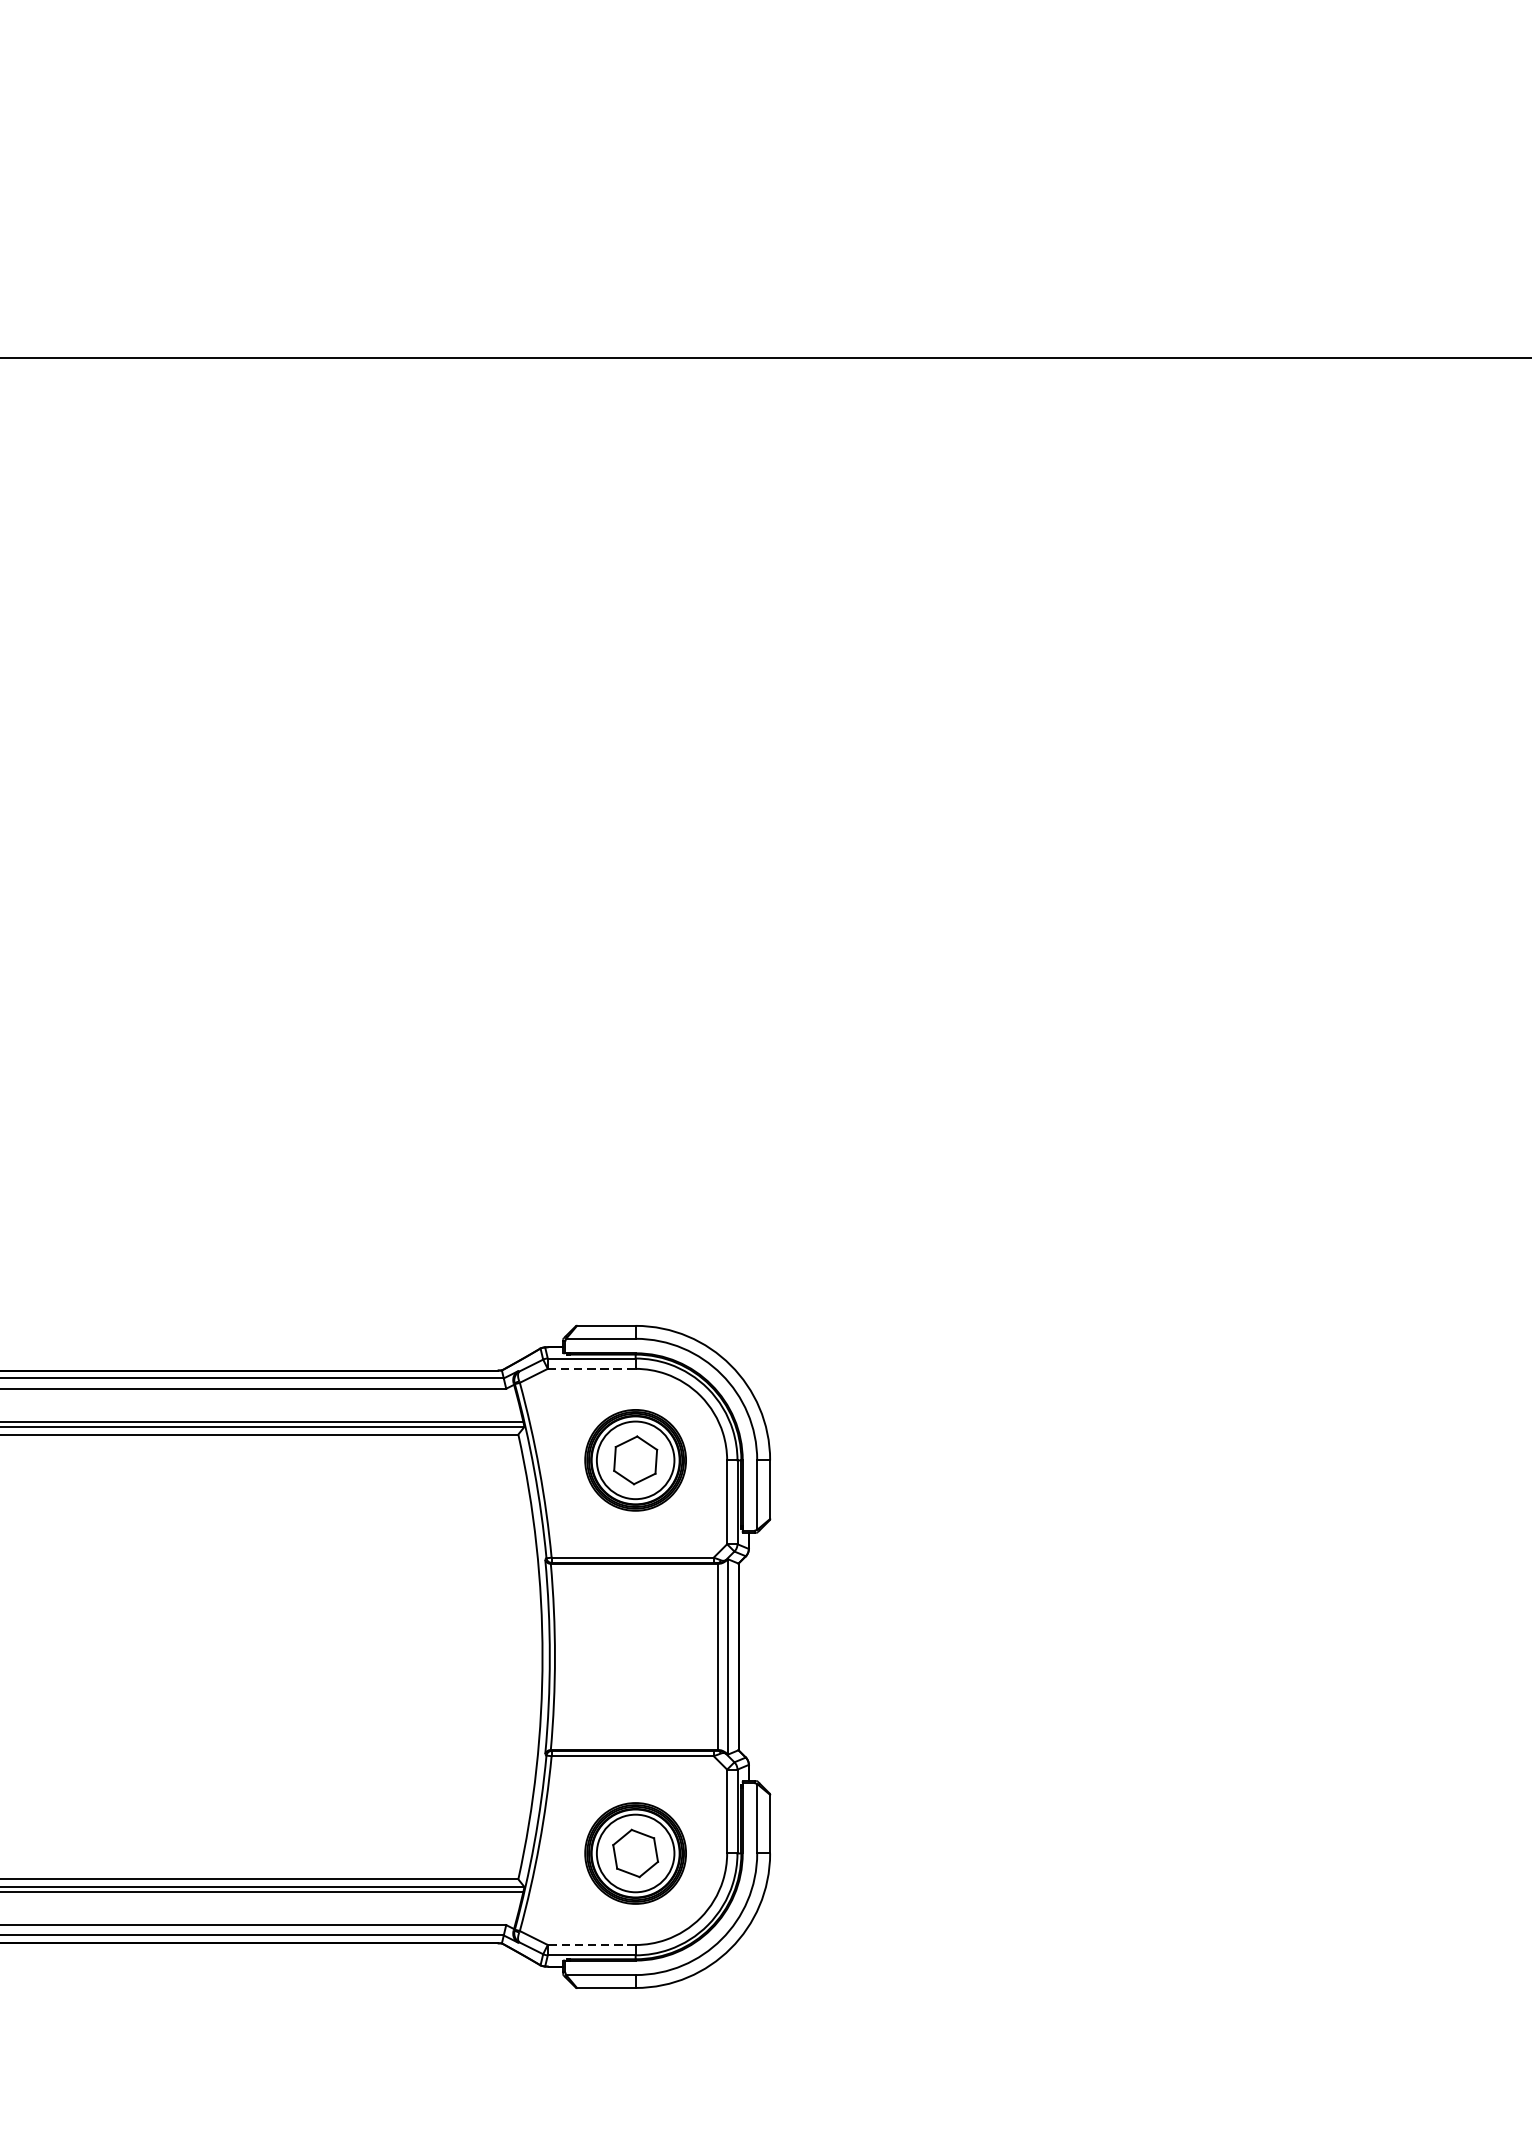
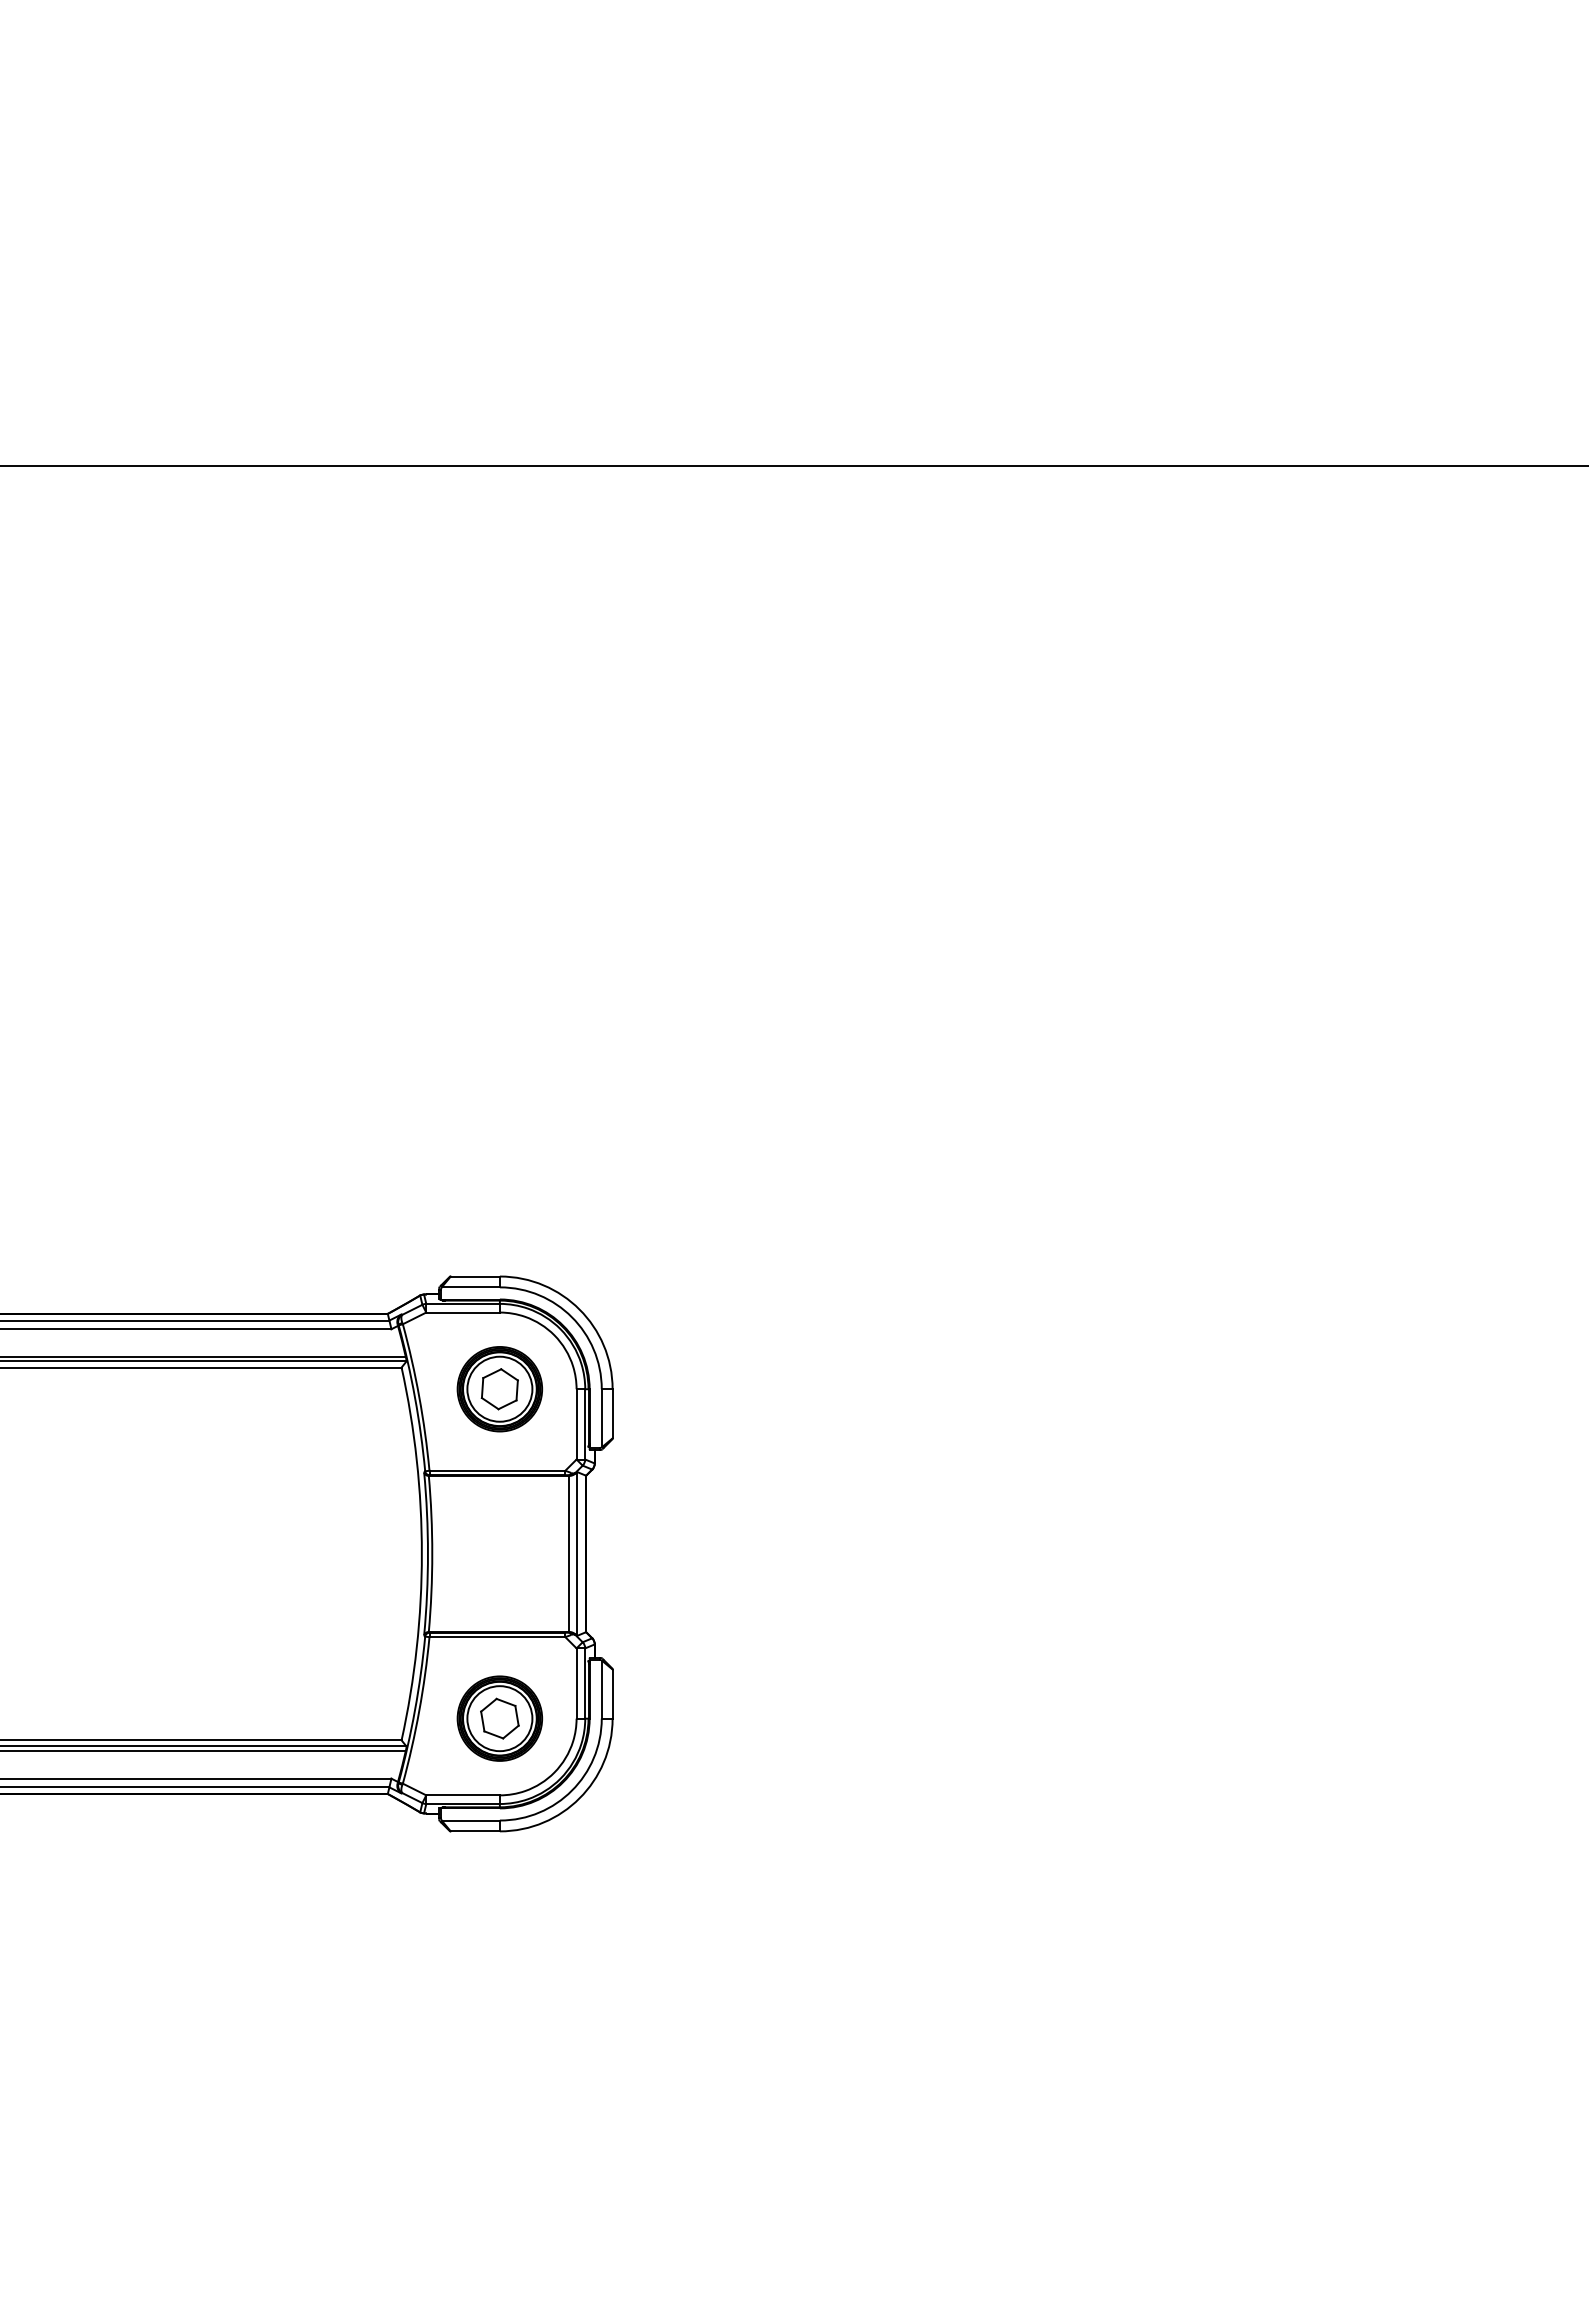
line: (592, 1368) -> (463, 1312), dashed -> solid
line: (592, 1945) -> (463, 1795), dashed -> solid

